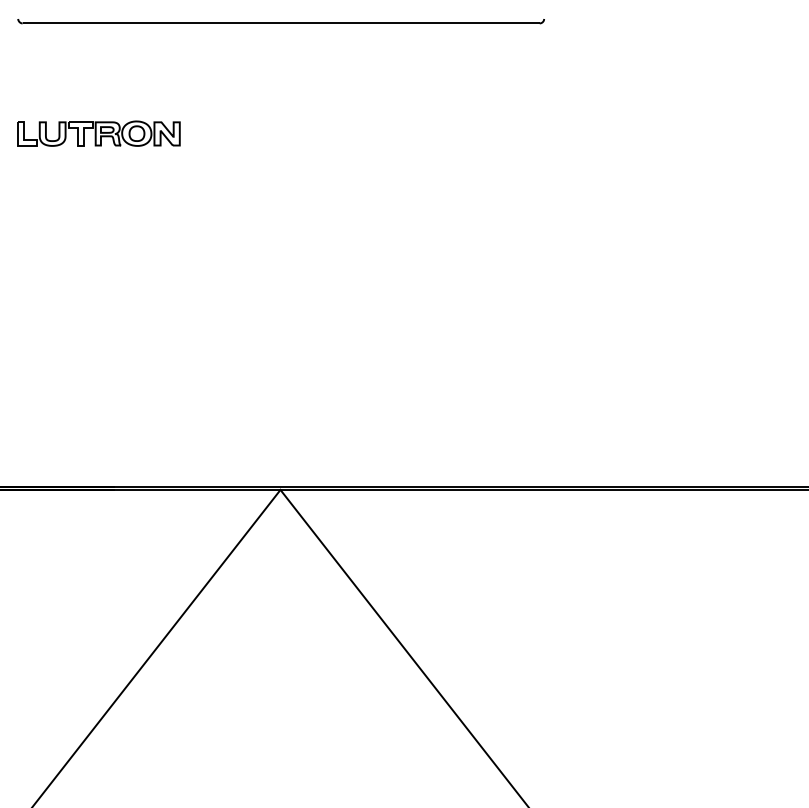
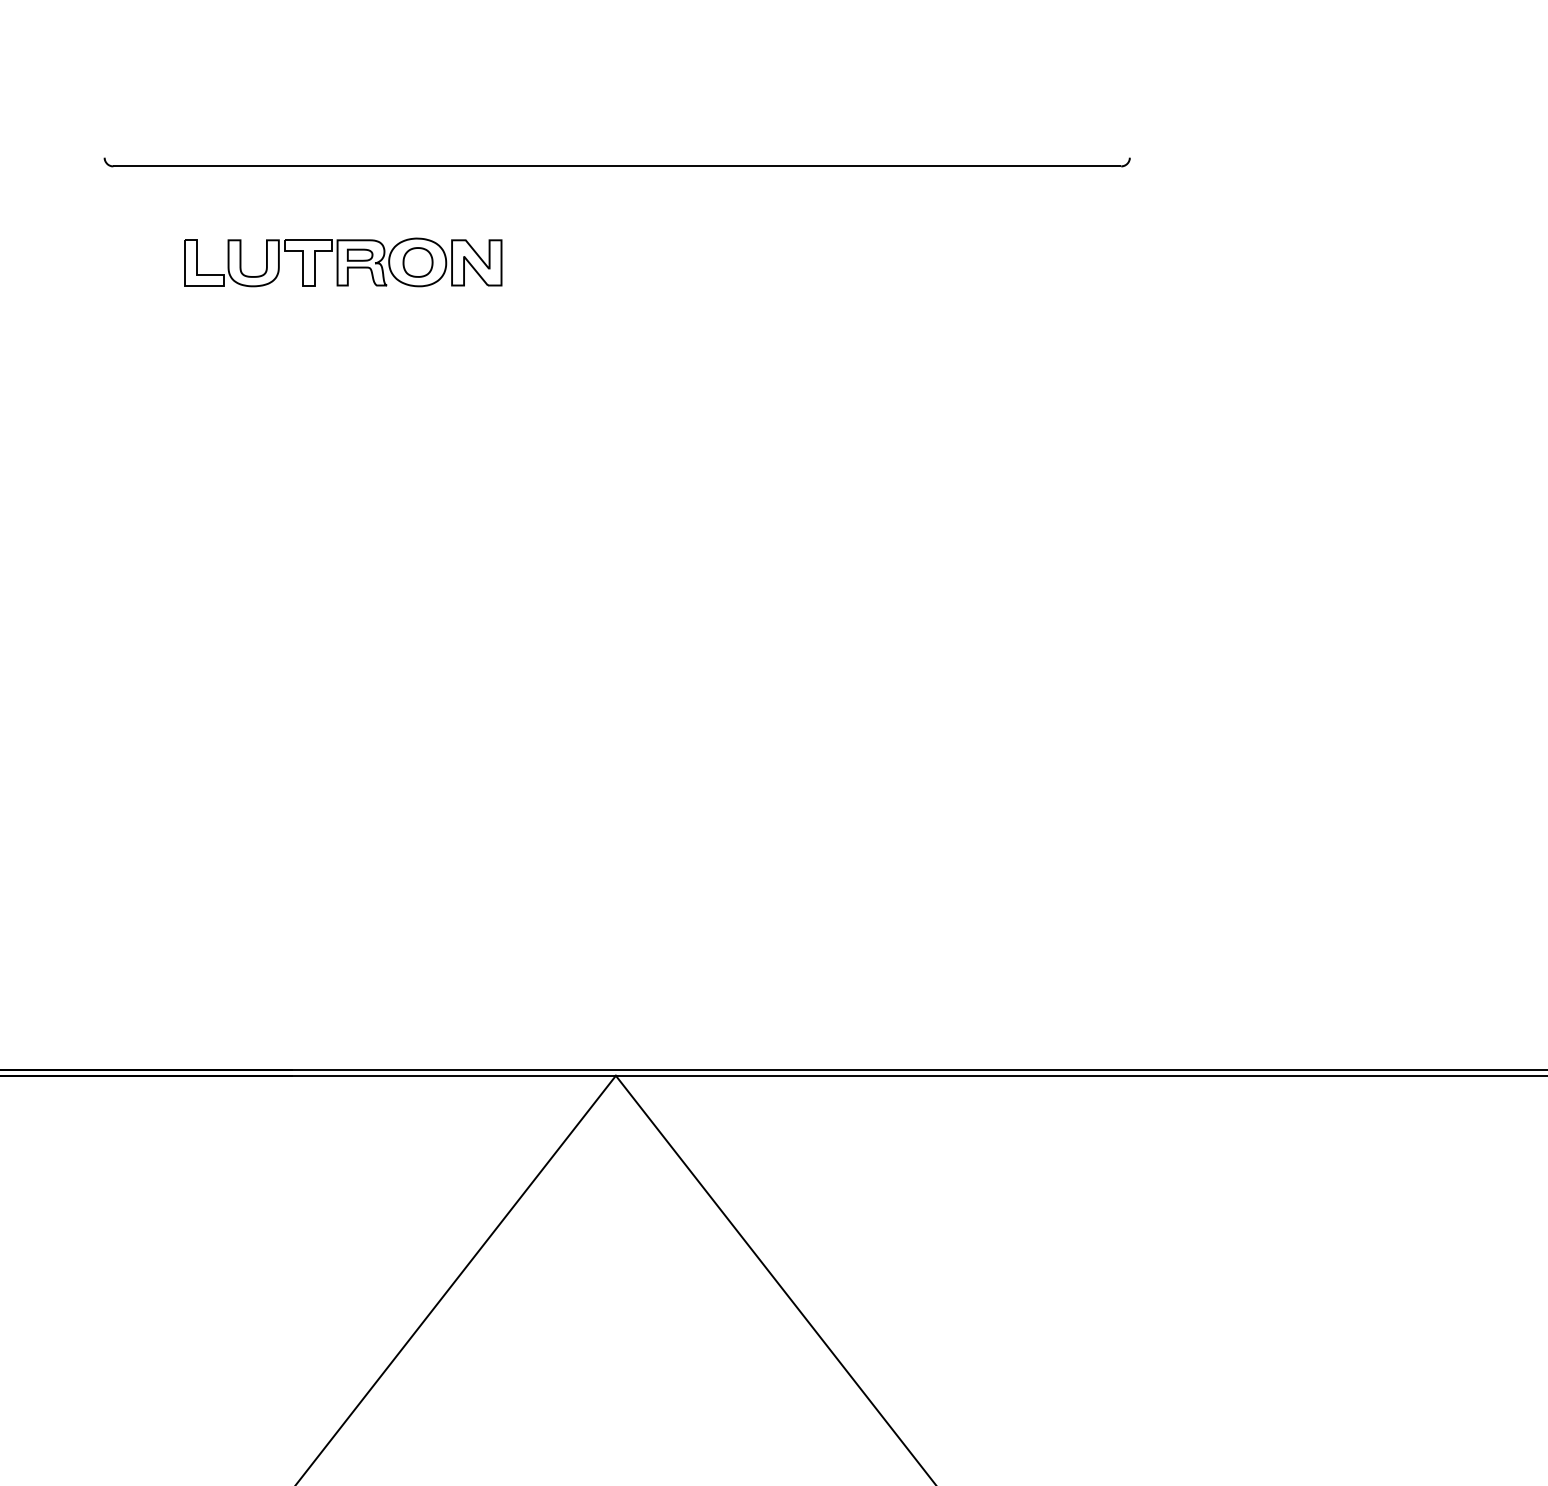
part: (98, 133) -> (343, 262), moved

